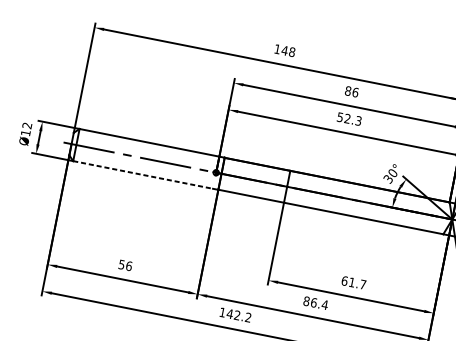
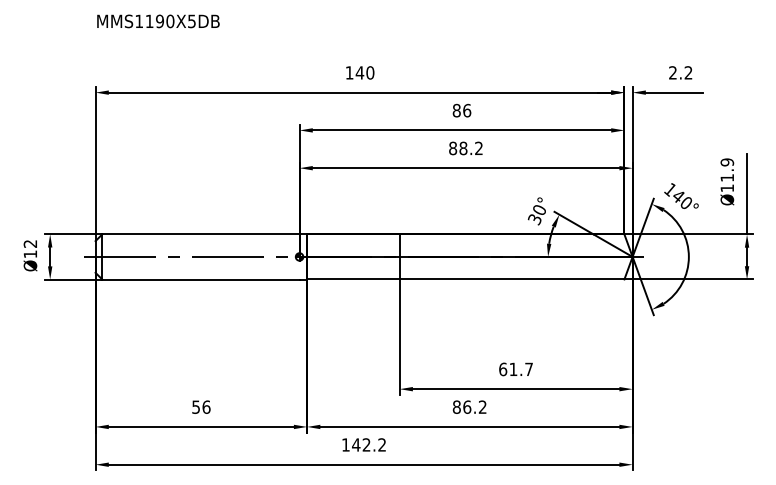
text: (292, 51) -> (370, 72), 148 -> 140
text: (349, 119) -> (465, 148), 52.3 -> 88.2
line: (142, 174) -> (200, 279), dashed -> solid
text: (324, 304) -> (482, 406), 86.4 -> 86.2

